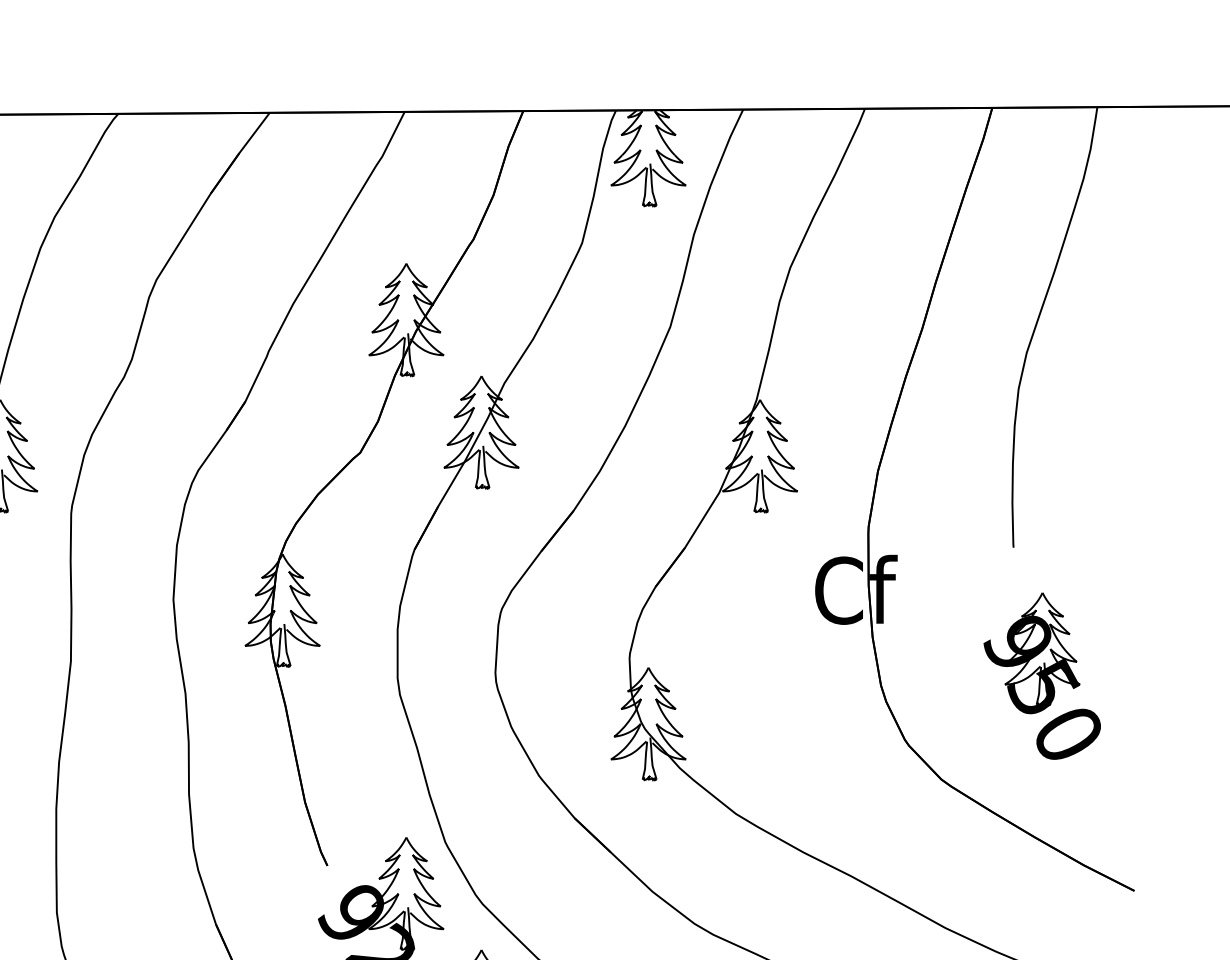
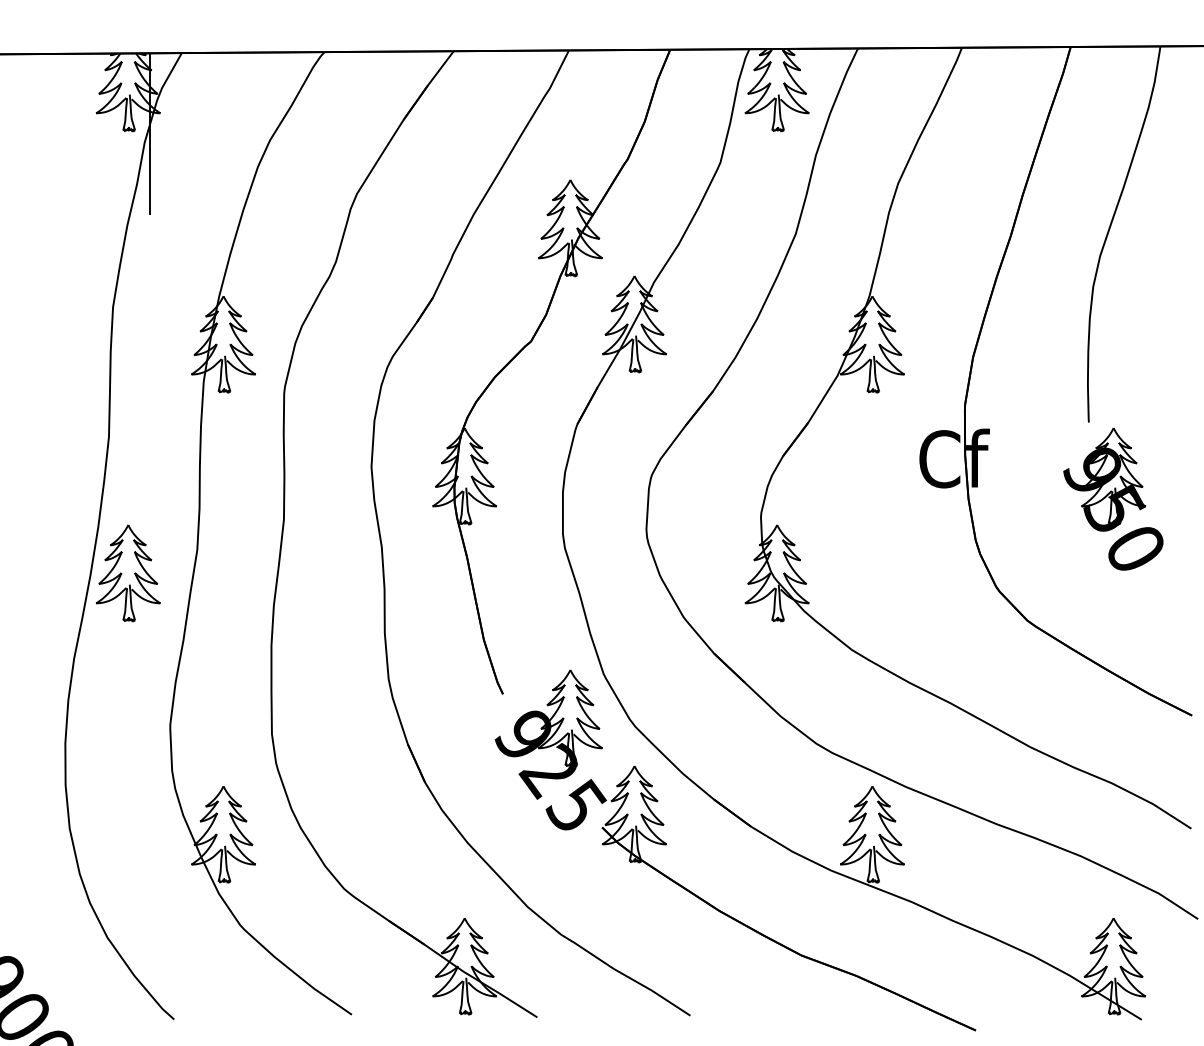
part: (1042, 675) -> (1113, 498), moved

